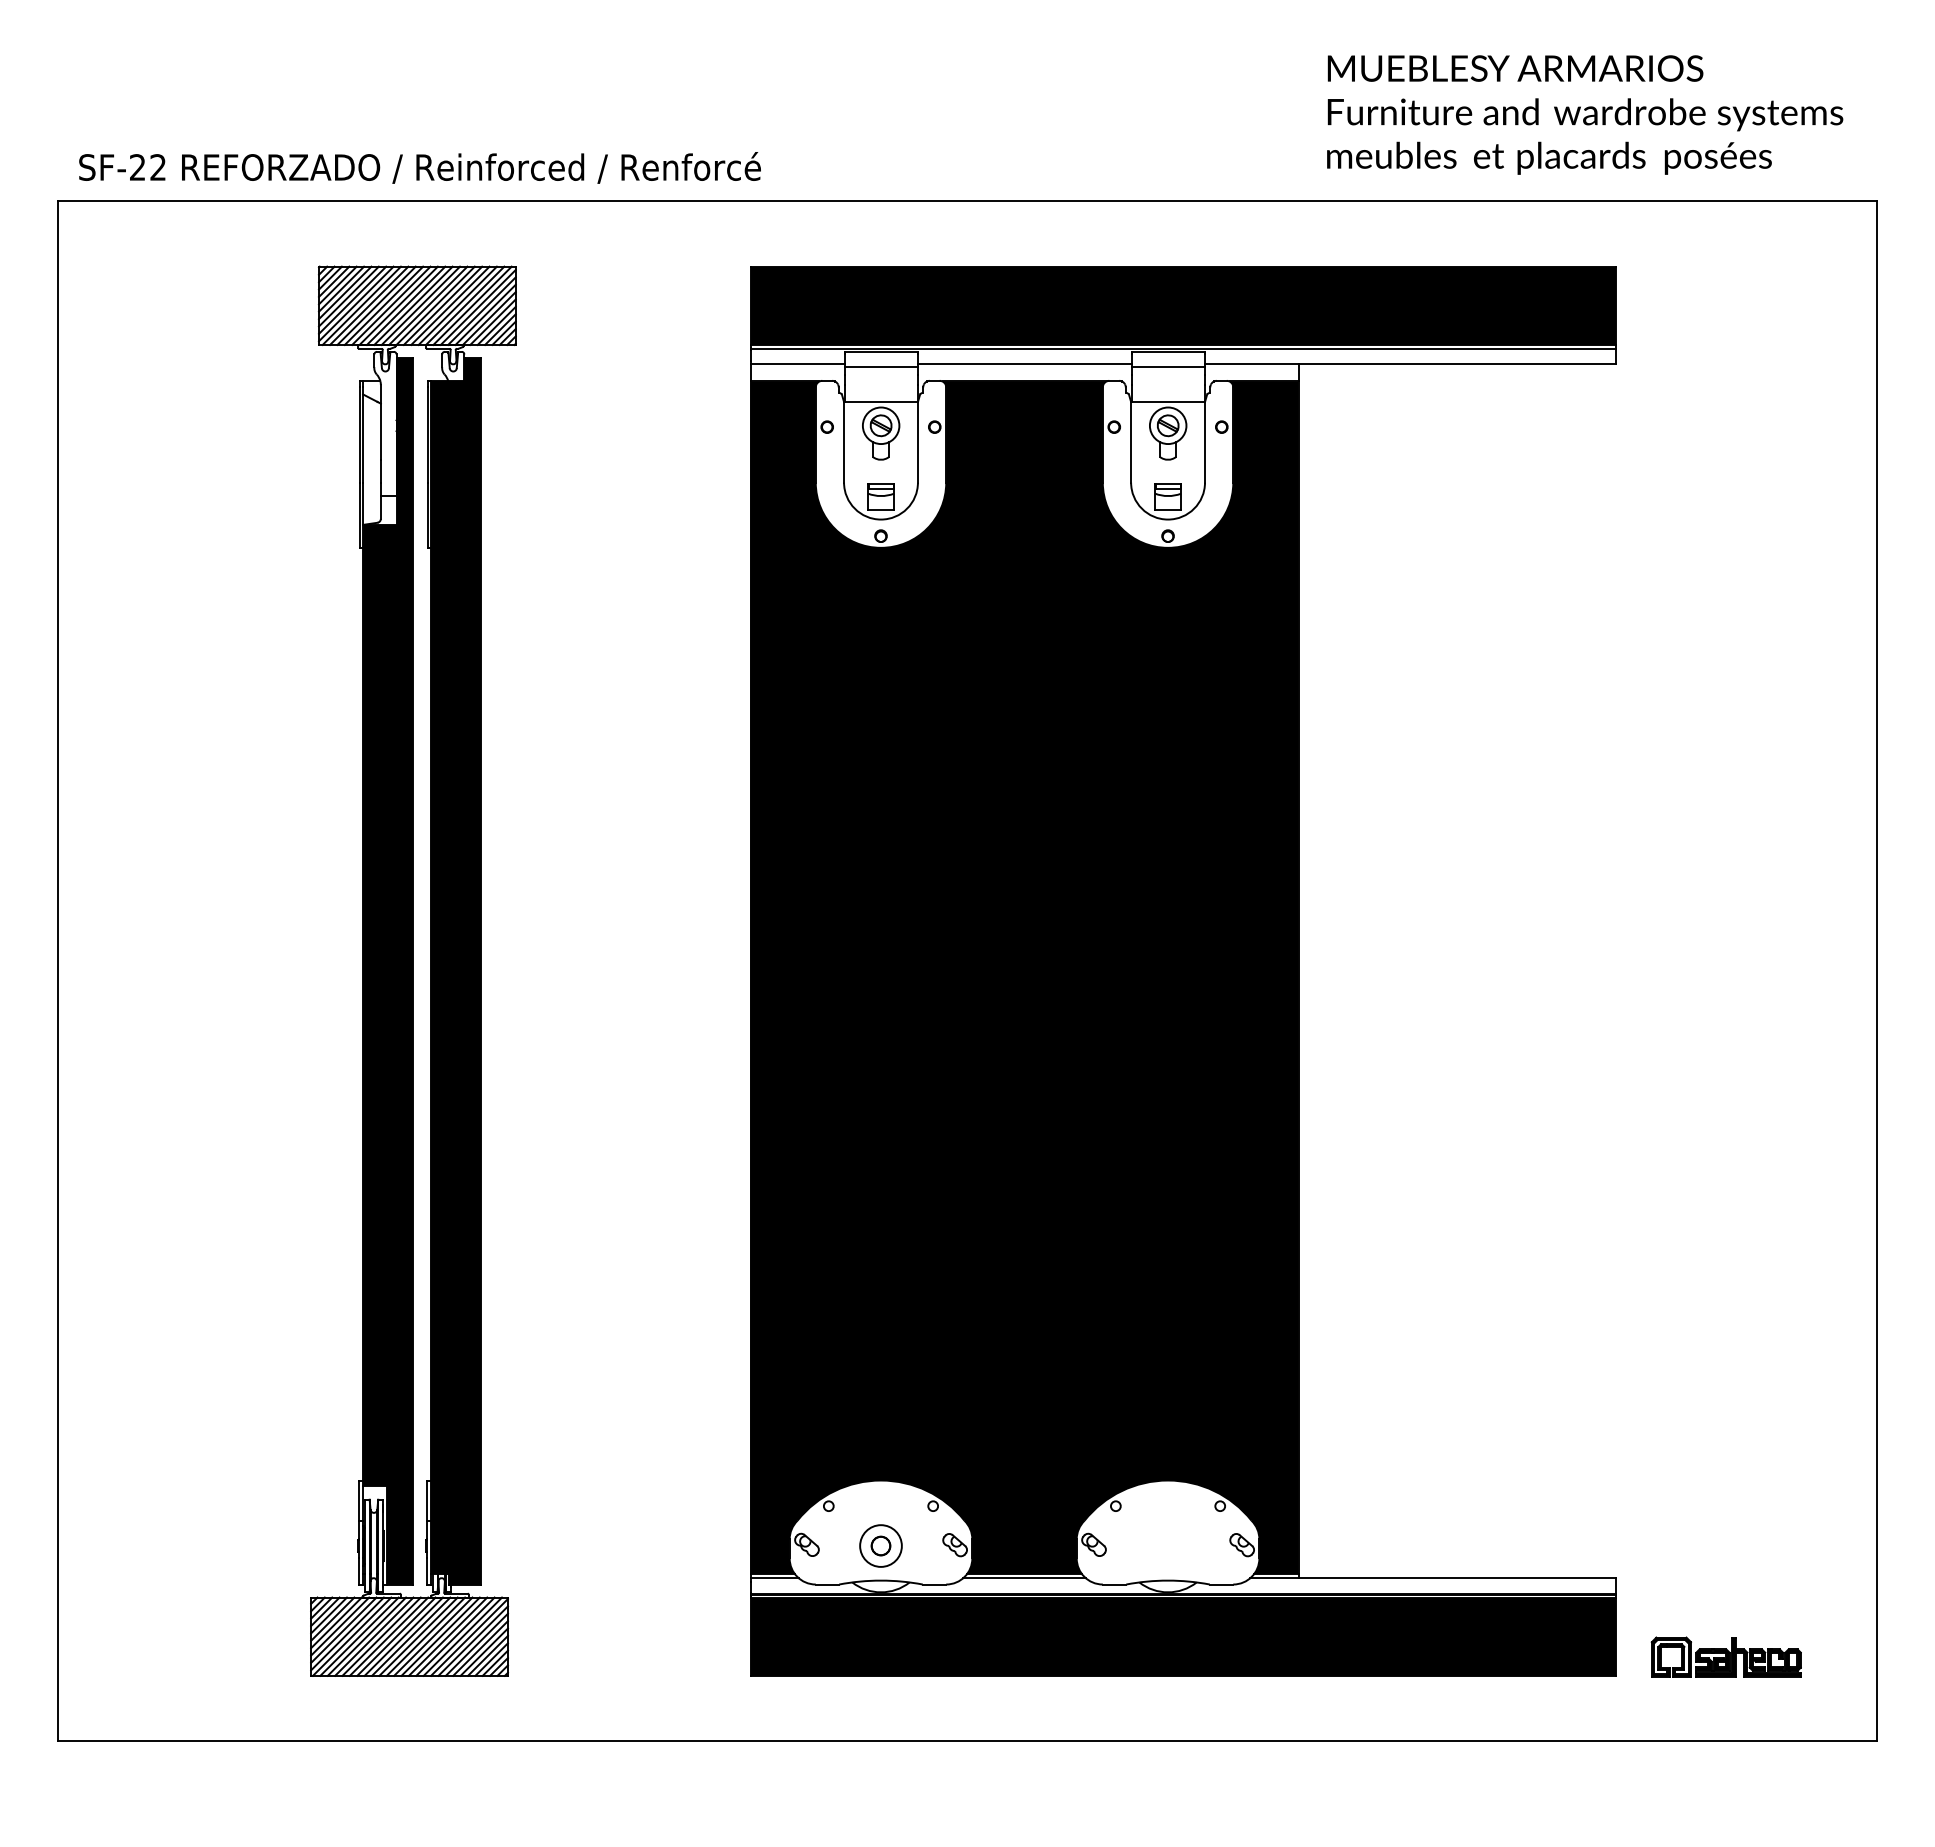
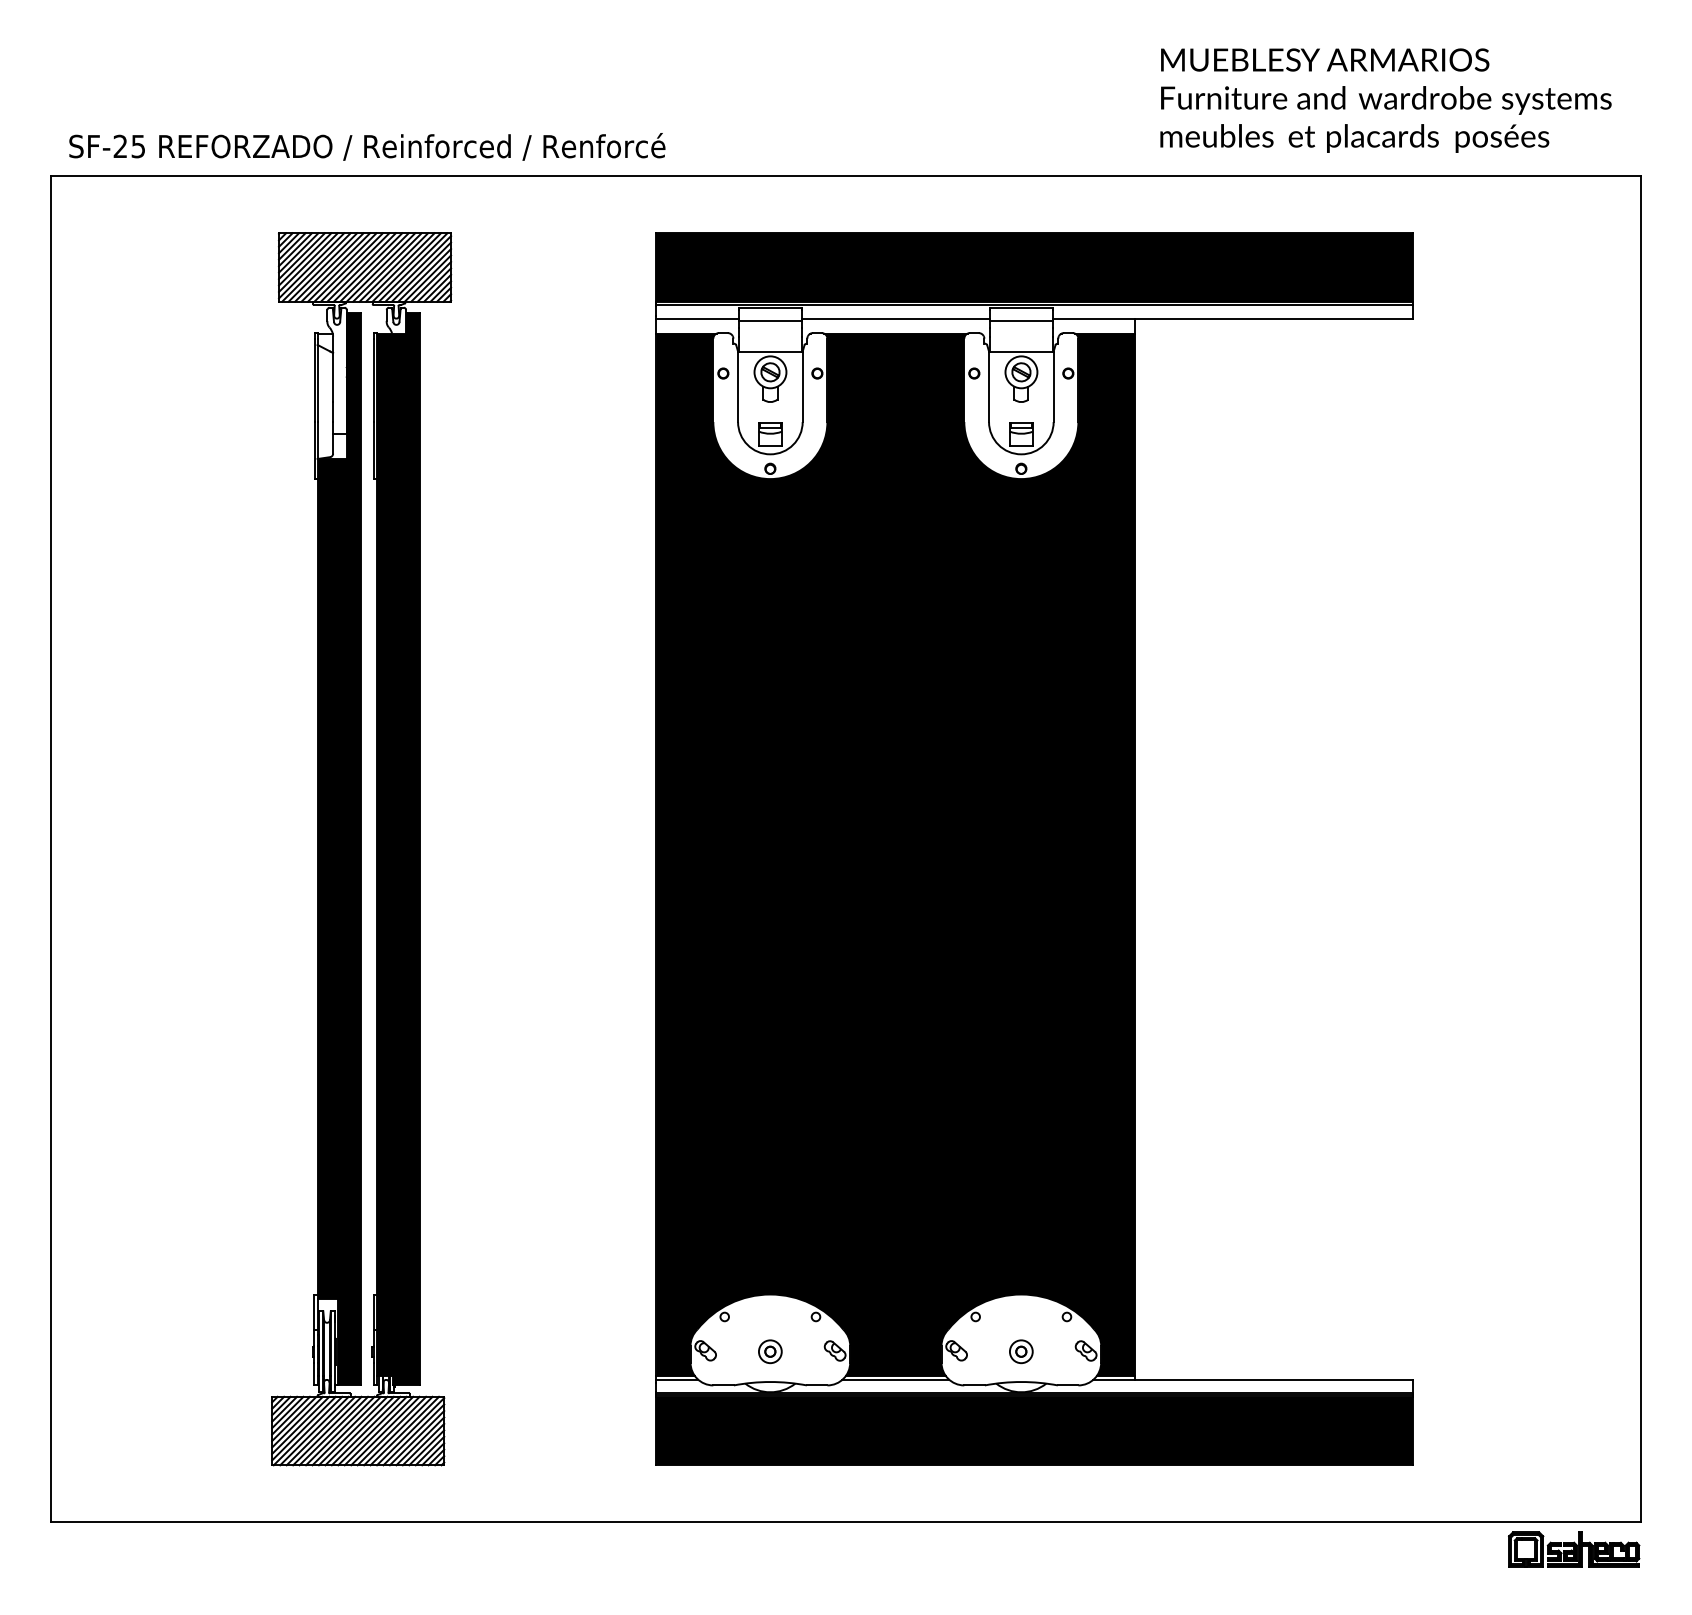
text: (157, 167) -> (137, 146), SF-22 -> SF-25
part: (880, 1545) -> (769, 1351), size x0.62
part: (1167, 1545) -> (1020, 1351), added
part: (1725, 1656) -> (1573, 1548), moved

